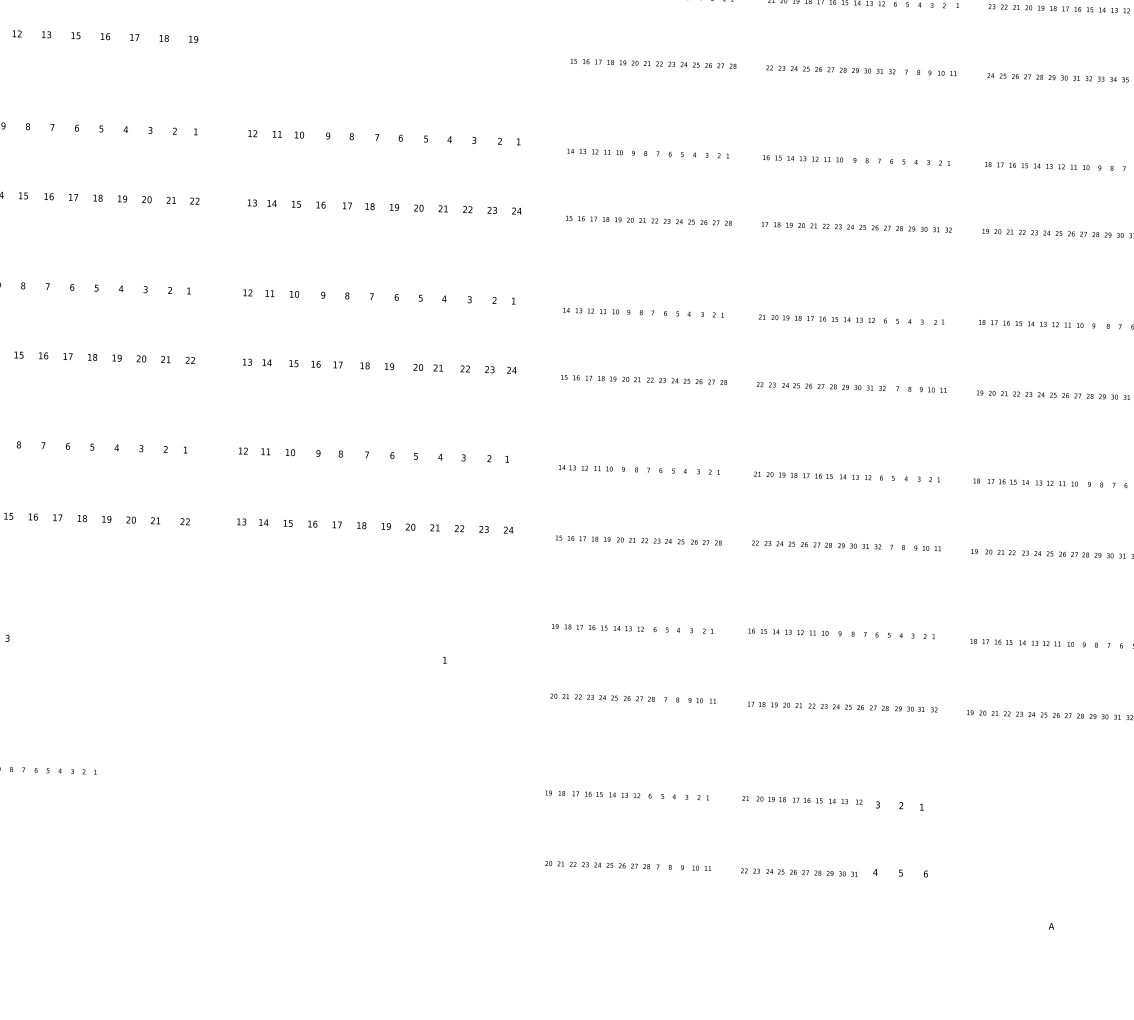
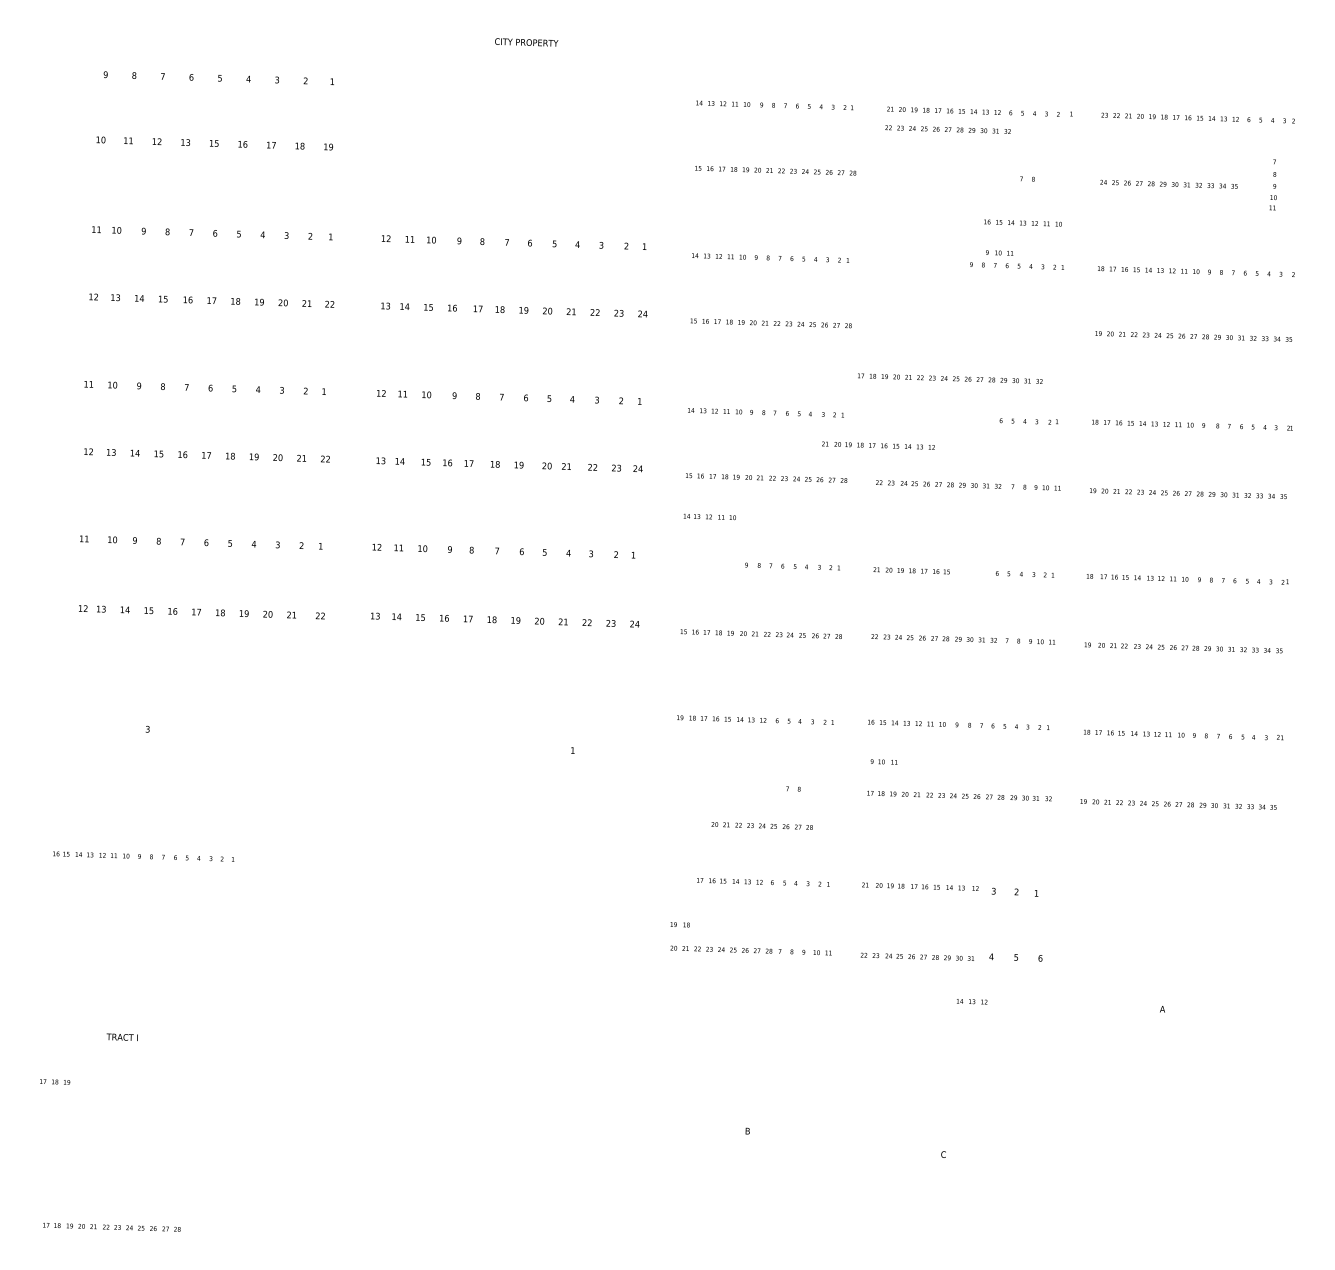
text: (830, 69) -> (947, 129), moved
text: (942, 72) -> (999, 252), moved
text: (802, 158) -> (1022, 222), moved
text: (857, 227) -> (950, 378), moved
text: (816, 318) -> (878, 445), moved
text: (585, 467) -> (709, 516), moved
text: (855, 477) -> (972, 1001), moved
text: (601, 697) -> (761, 825), moved
text: (701, 700) -> (883, 761), moved
text: (554, 792) -> (679, 924), moved

